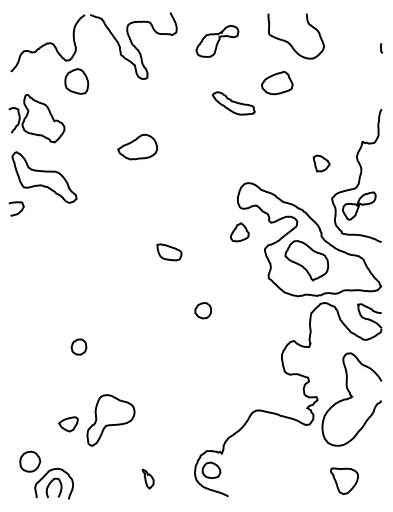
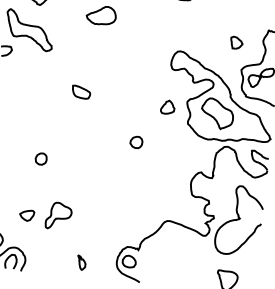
part: (239, 232) -> (167, 107), moved
part: (169, 252) -> (81, 92), moved
part: (110, 420) -> (58, 216), size x0.7

